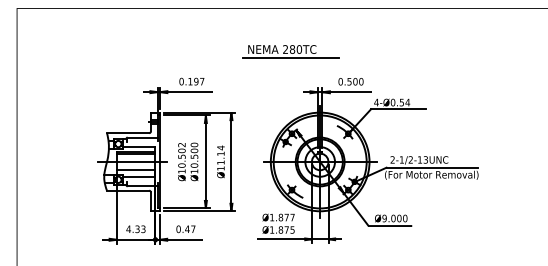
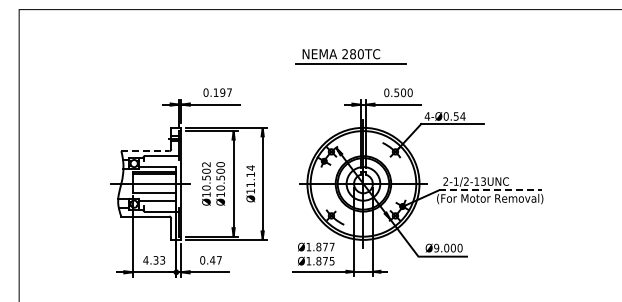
part: (290, 51) -> (350, 56), moved
line: (128, 133) -> (145, 151), solid -> dashed
line: (432, 167) -> (490, 190), solid -> dashed

